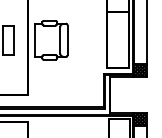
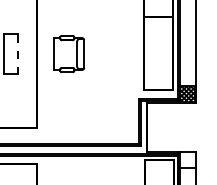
part: (51, 39) -> (68, 53), size x0.7
line: (13, 40) -> (18, 54), solid -> dashed
hatch: (139, 119) -> (187, 159), removed

